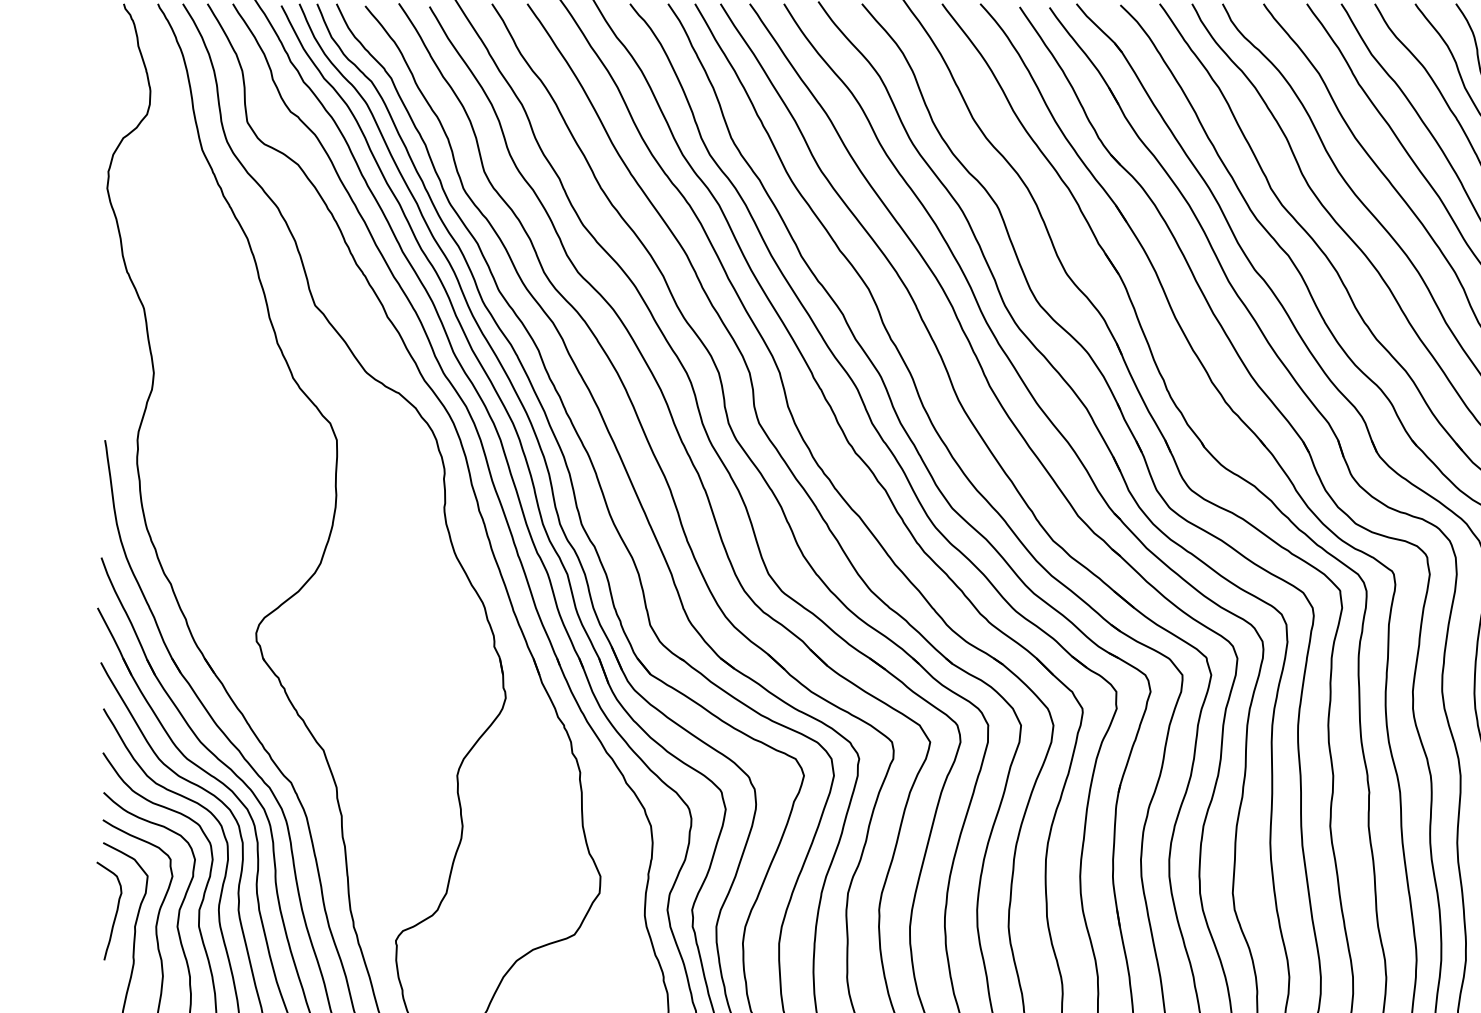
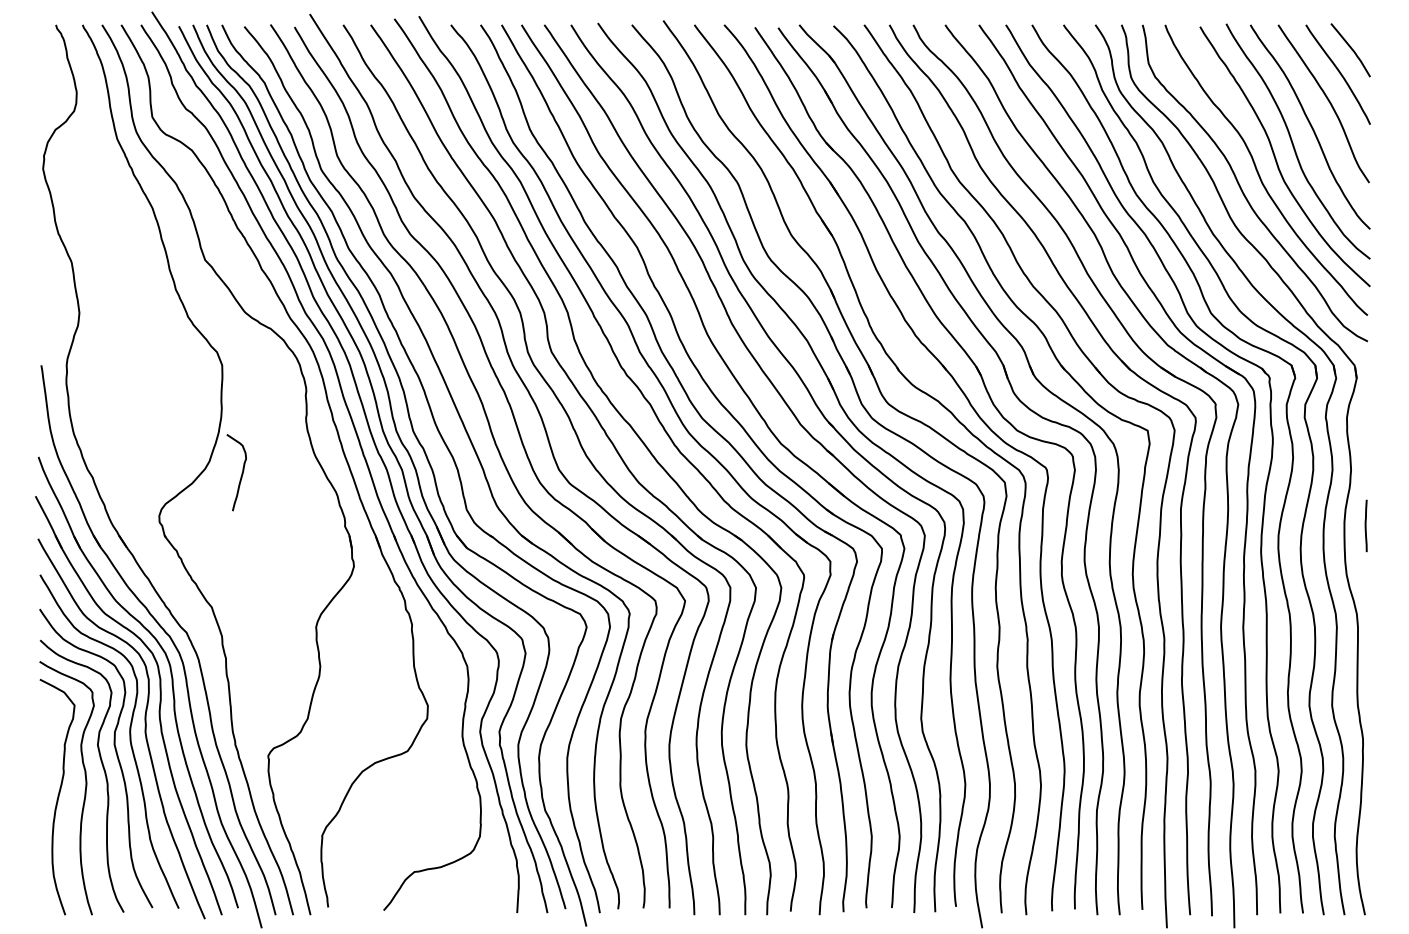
curve: (115, 912) -> (241, 473), moved

